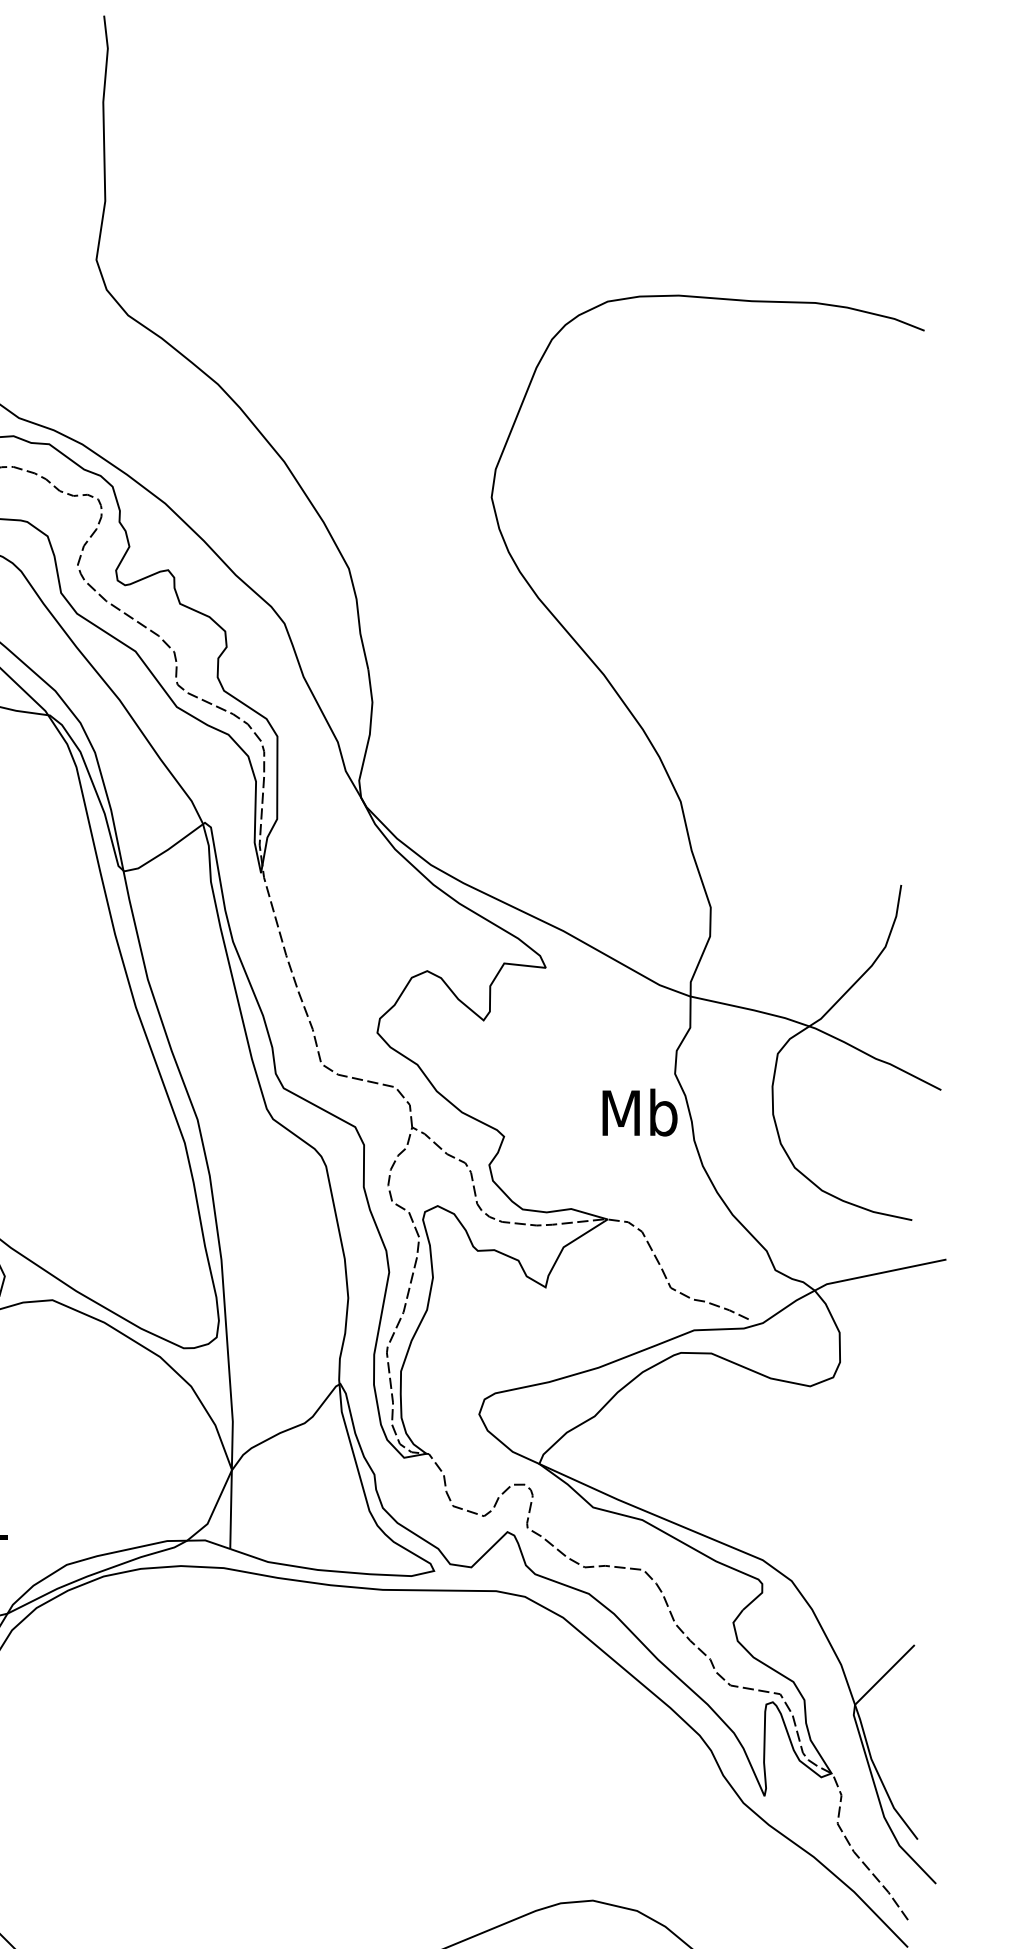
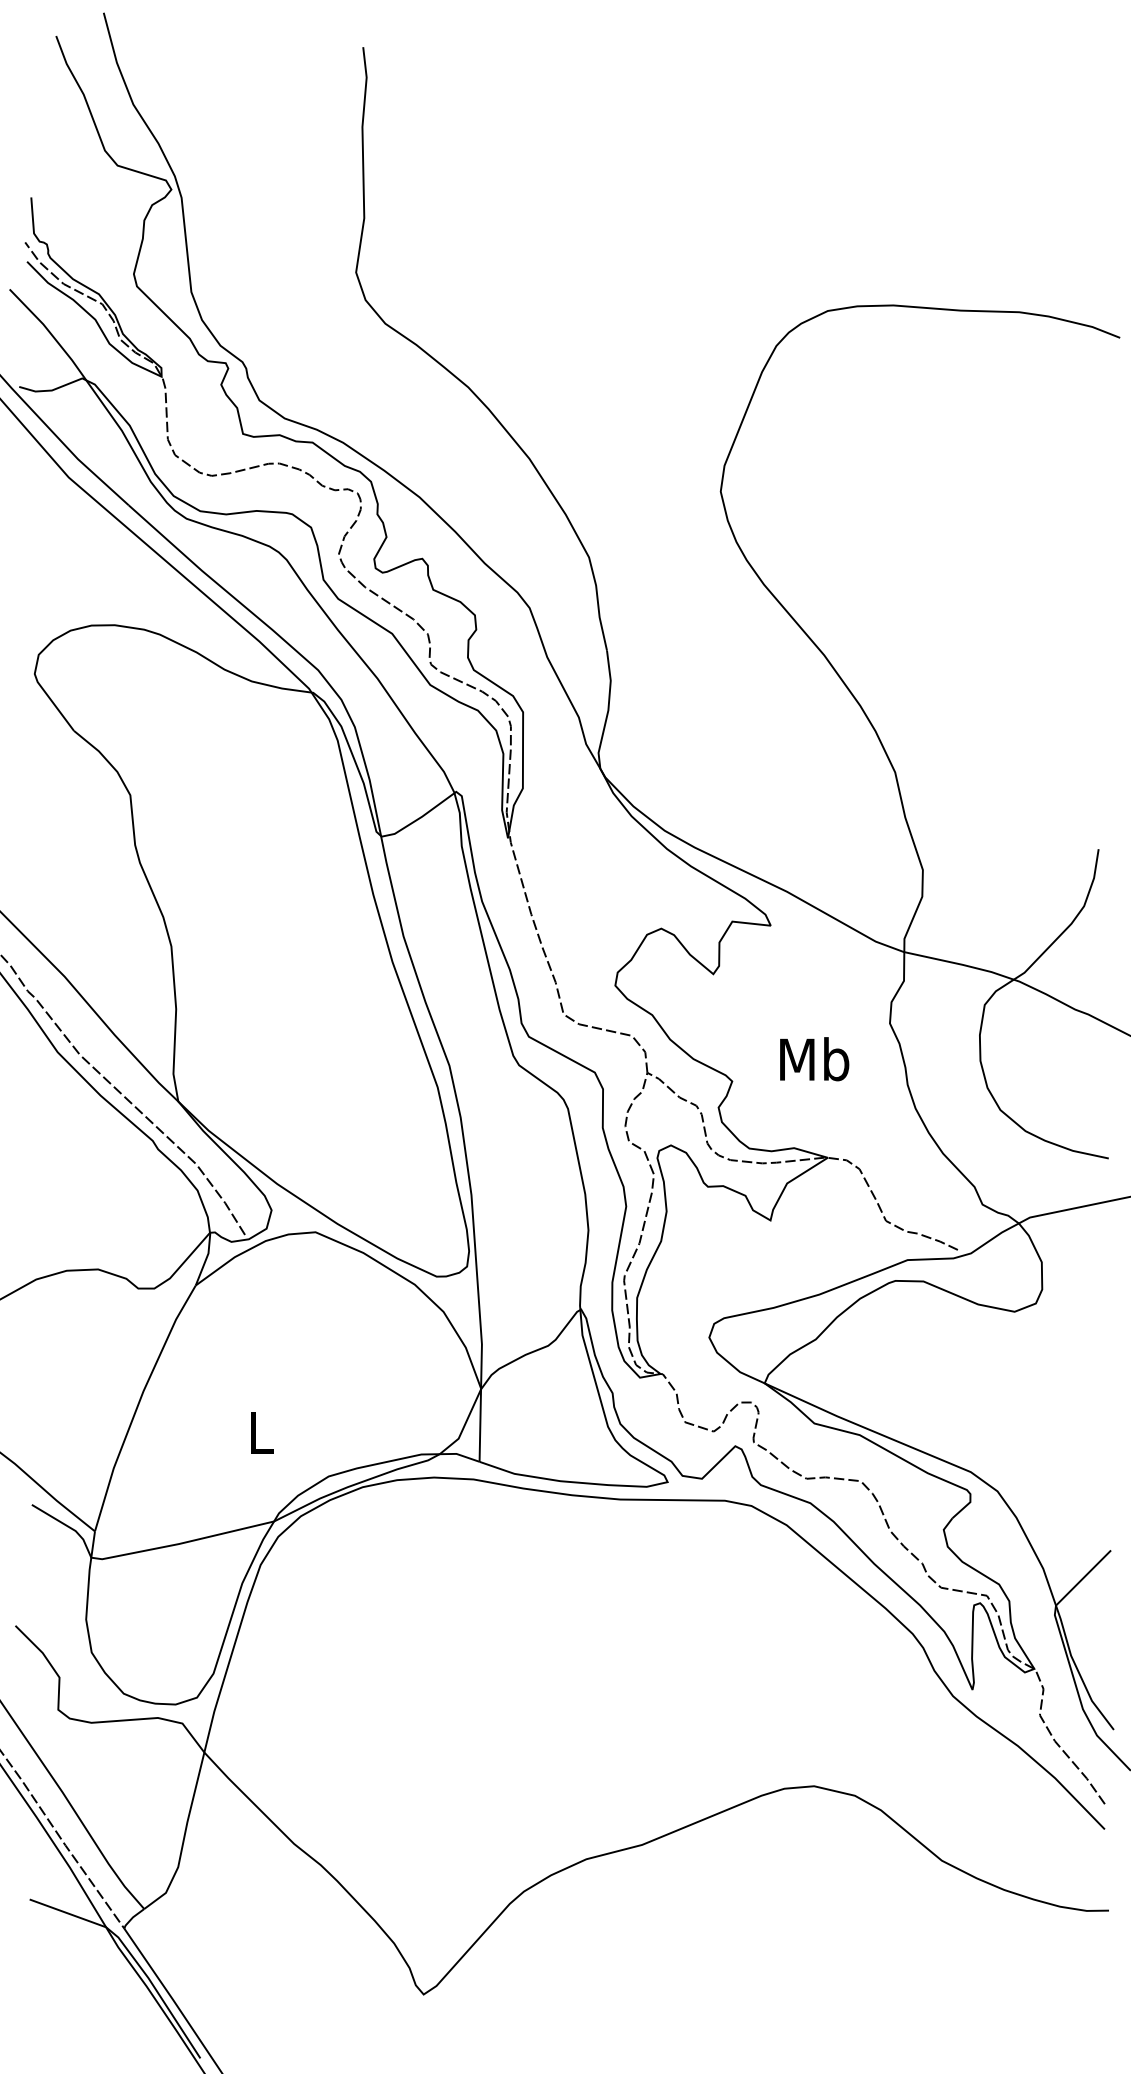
text: (639, 1112) -> (814, 1059), moved

